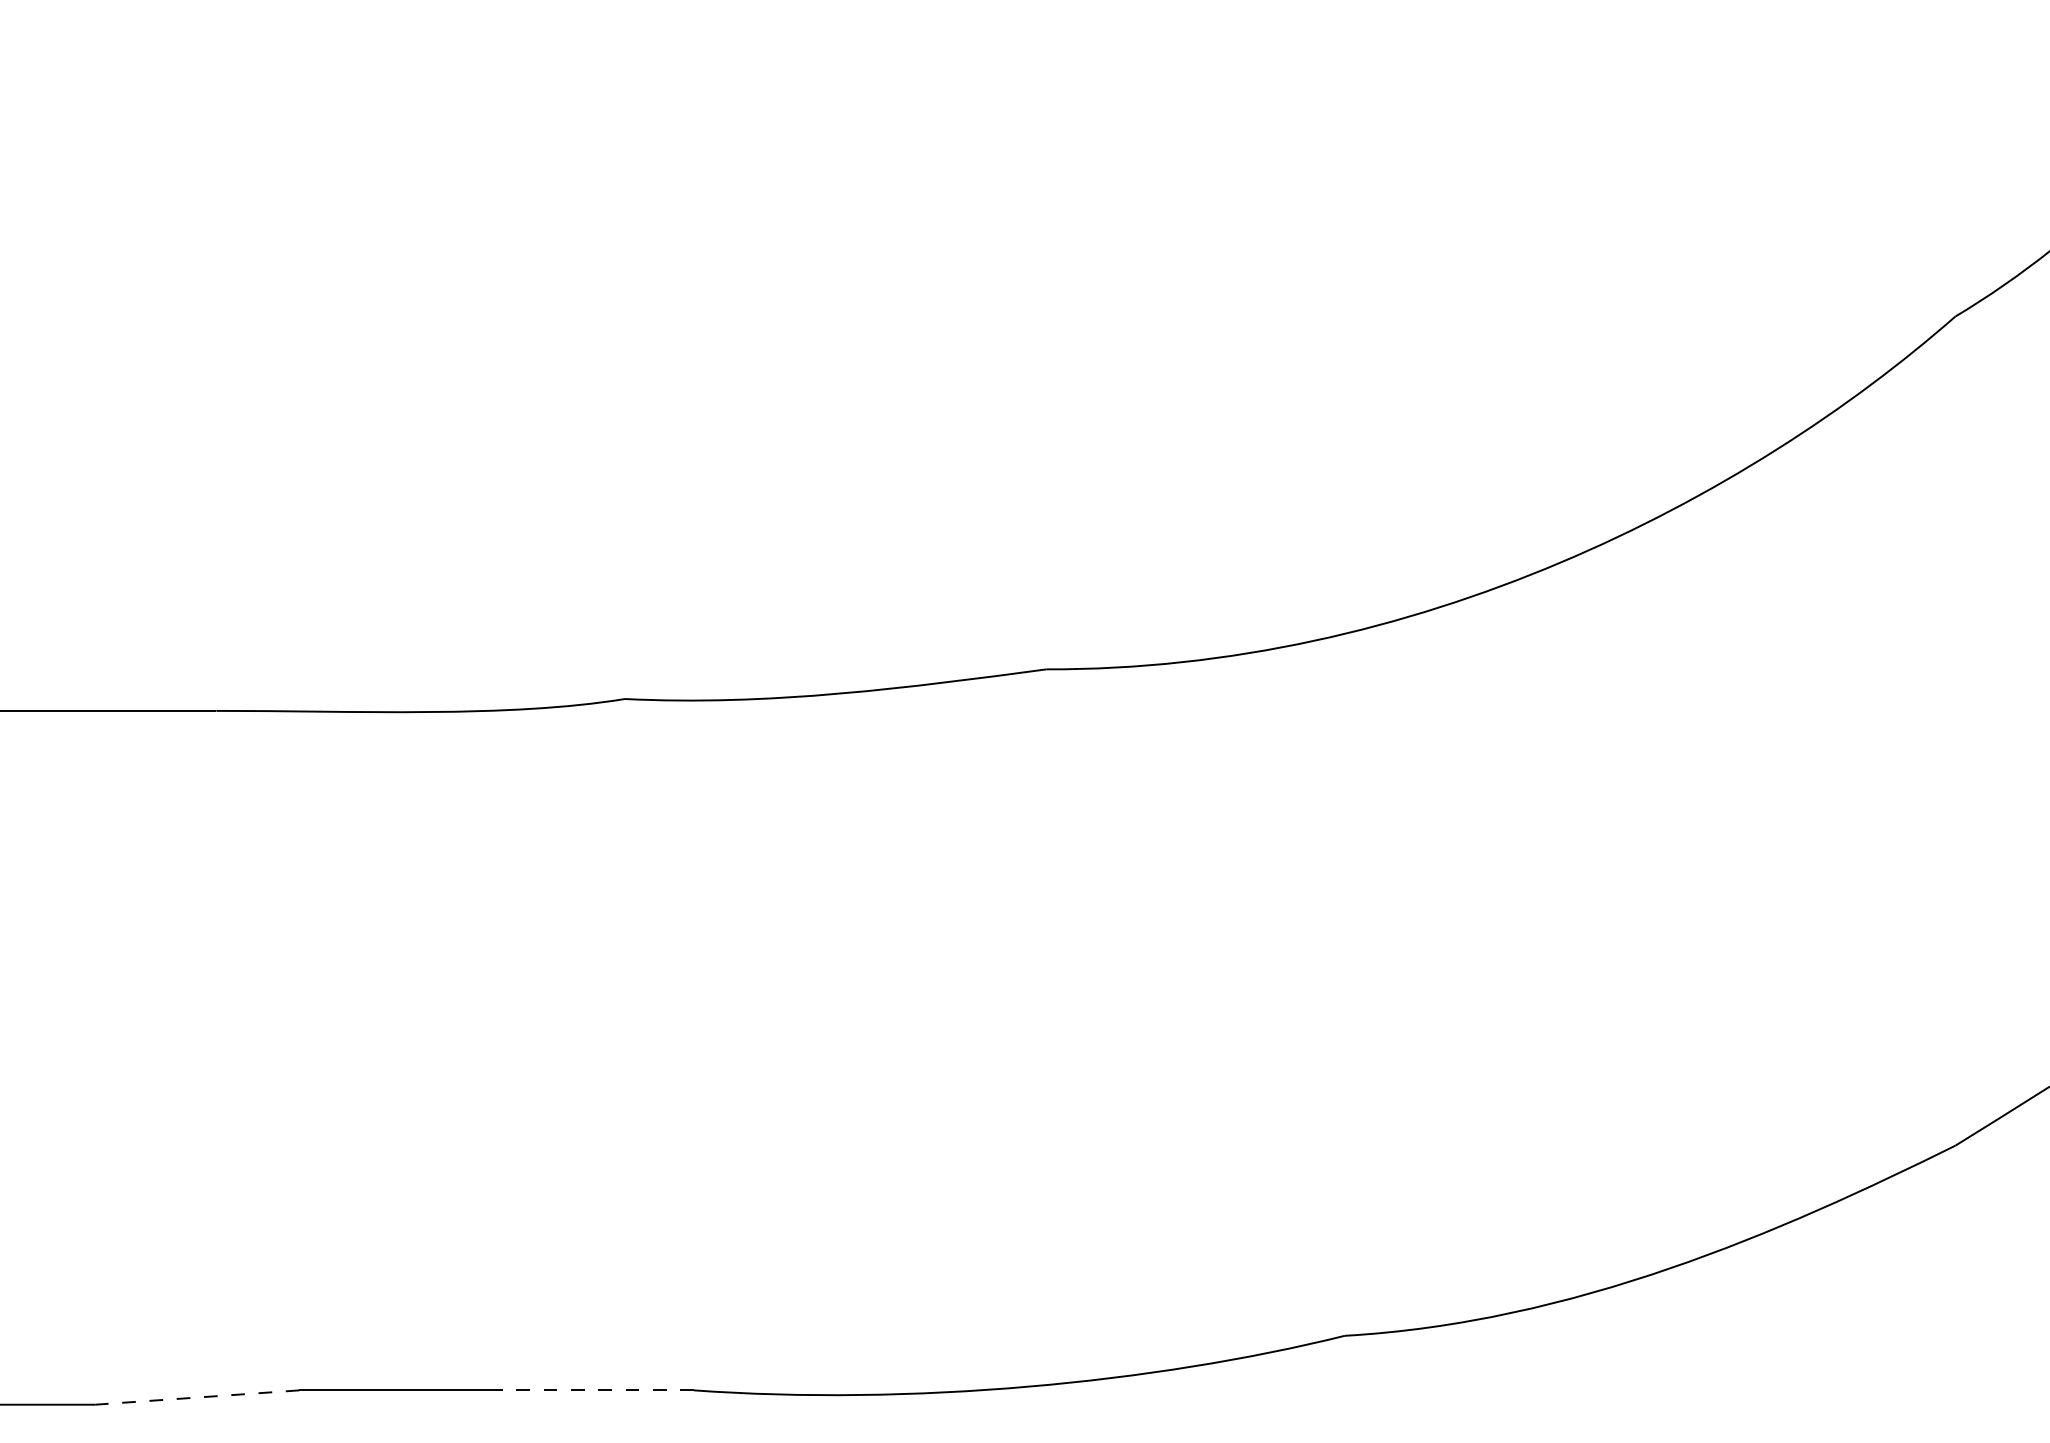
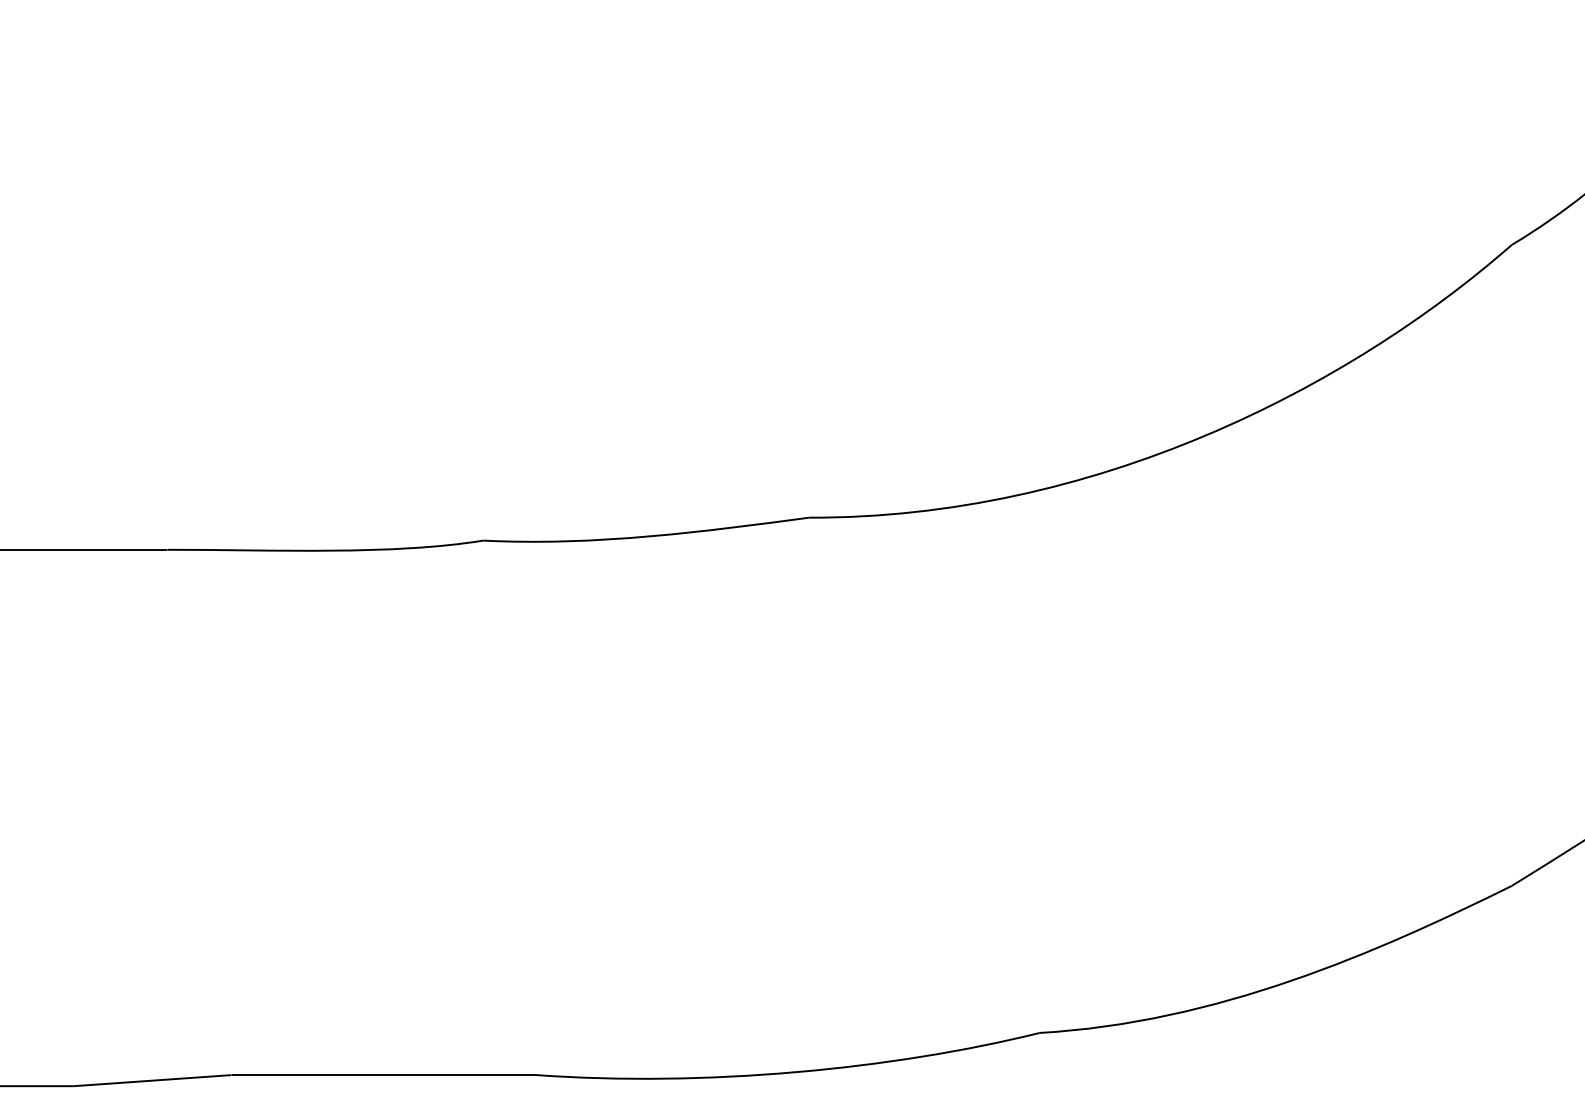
line: (591, 1390) -> (457, 1075), dashed -> solid
line: (196, 1397) -> (151, 1080), dashed -> solid

